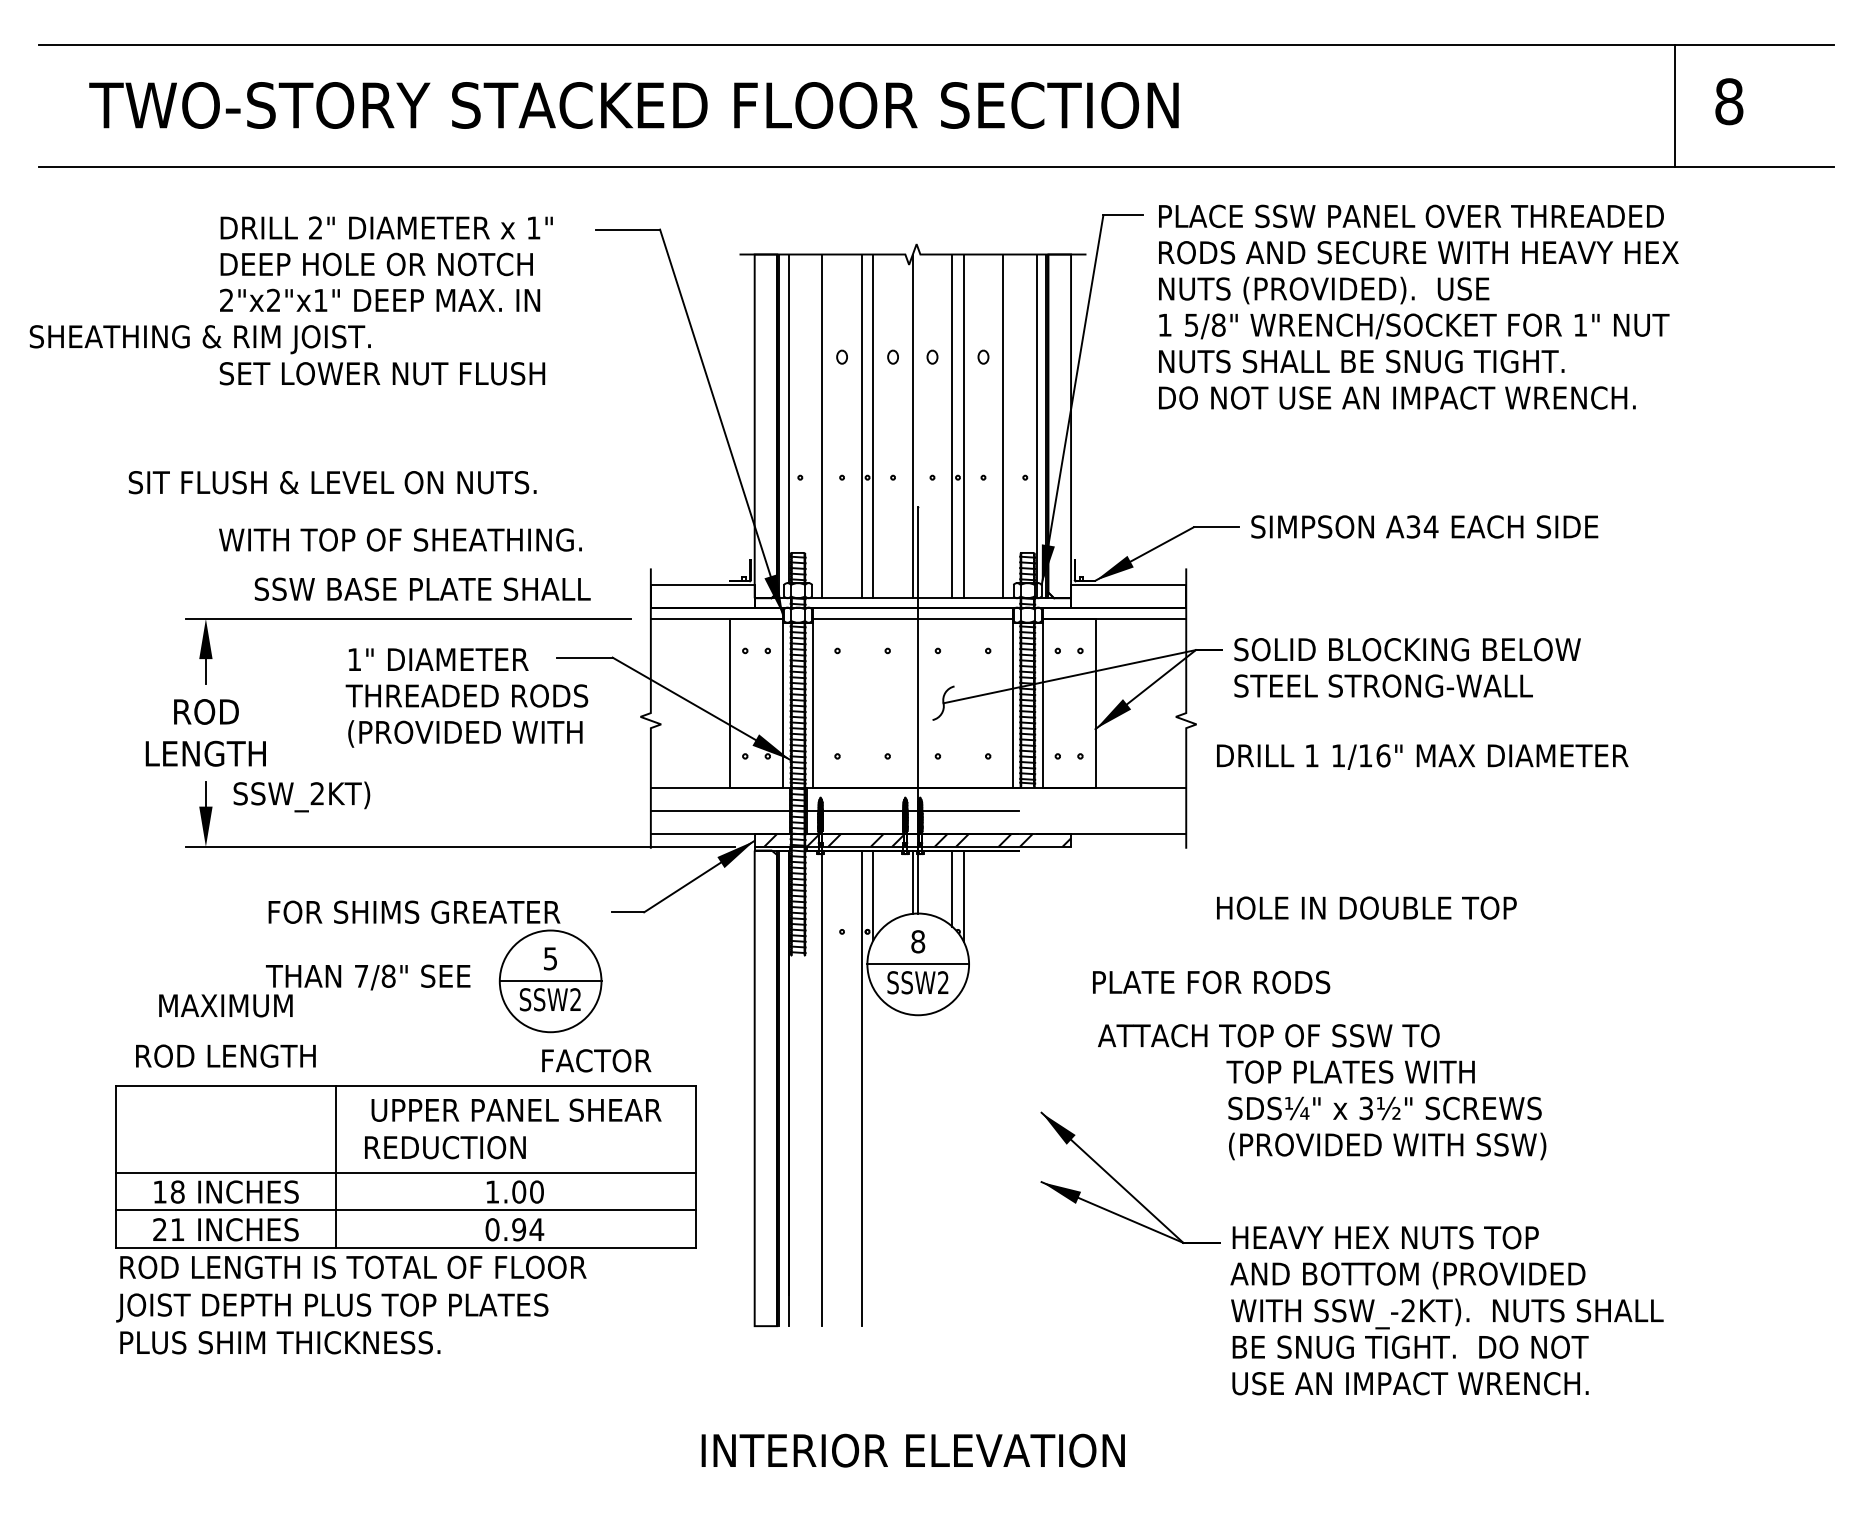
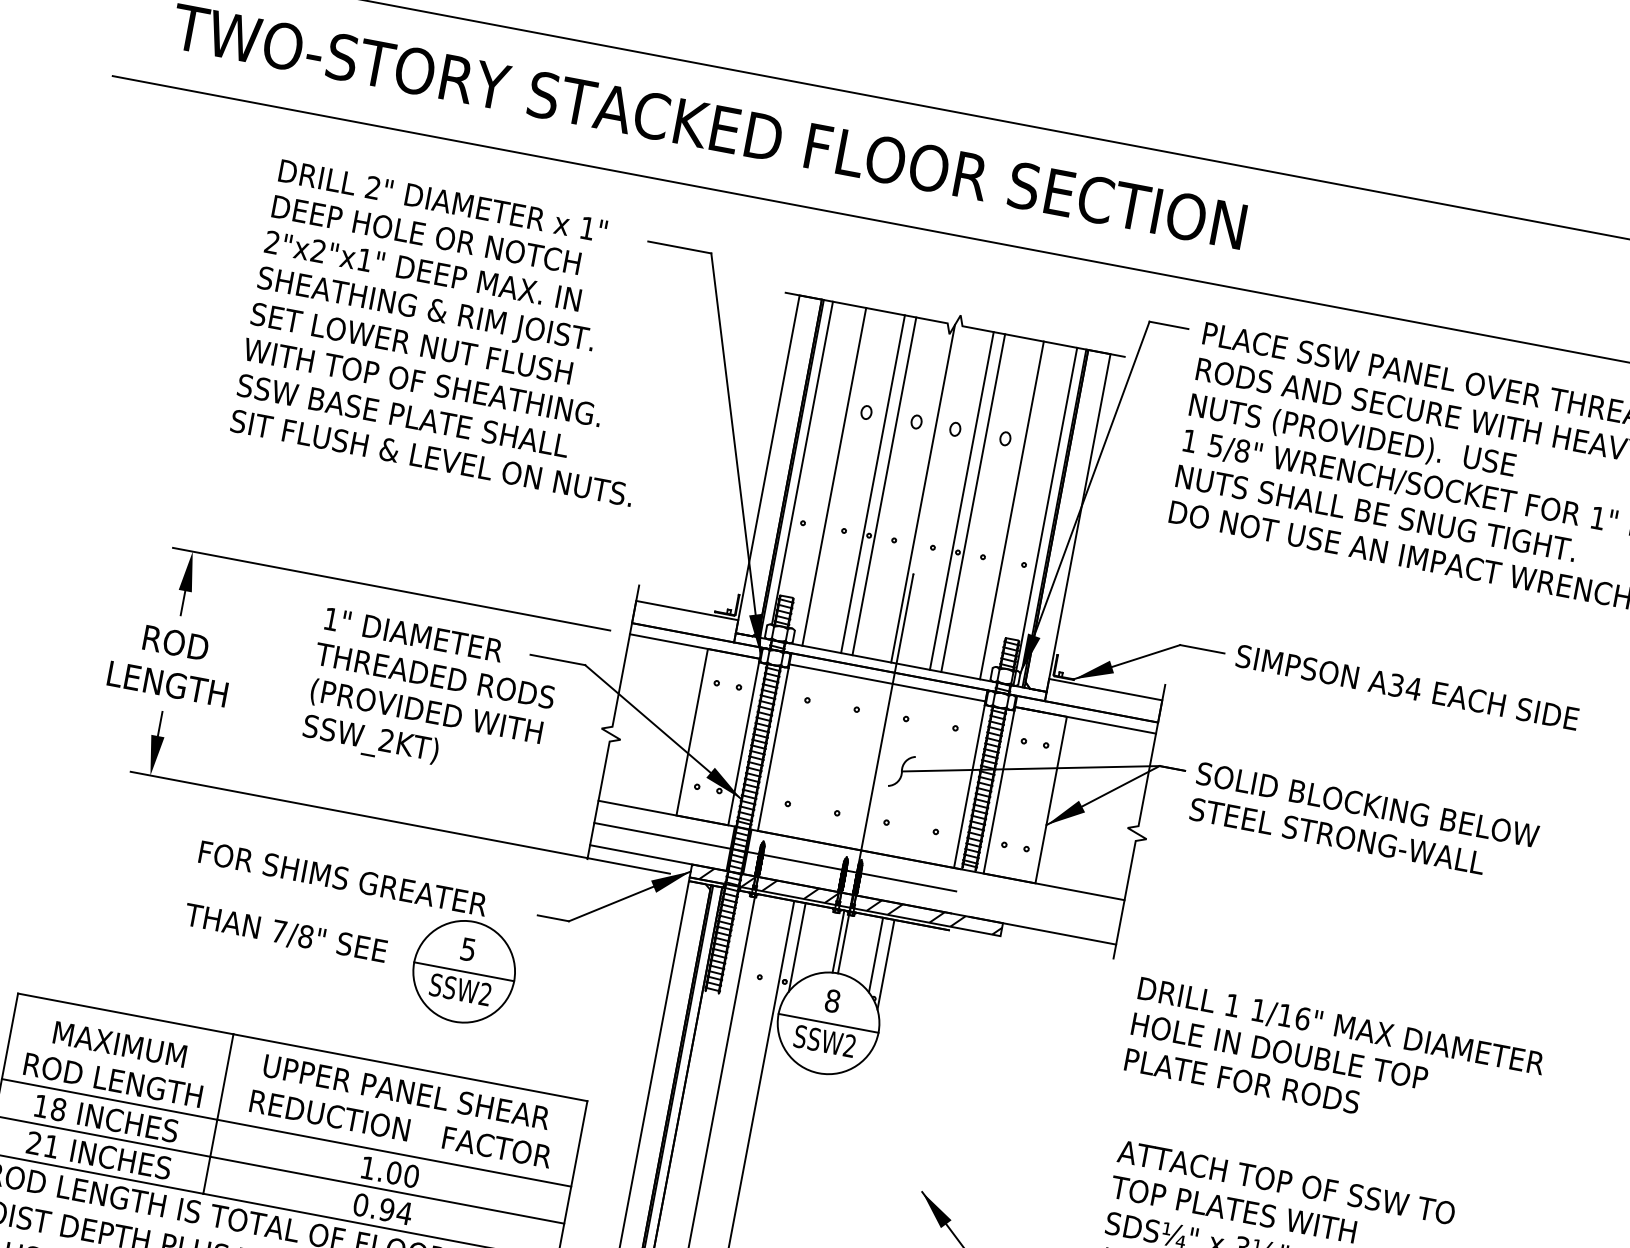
text: (199, 339) -> (425, 311), moved
text: (332, 482) -> (431, 457), moved
text: (400, 539) -> (422, 381), moved
text: (422, 588) -> (403, 414), moved
text: (1422, 756) -> (1341, 1026), moved
text: (301, 796) -> (370, 740), moved
text: (1211, 982) -> (1242, 1081), moved
text: (225, 1005) -> (119, 1044), moved
text: (1268, 1035) -> (1286, 1182), moved
text: (225, 1055) -> (112, 1079), moved
text: (596, 1060) -> (497, 1147), moved

